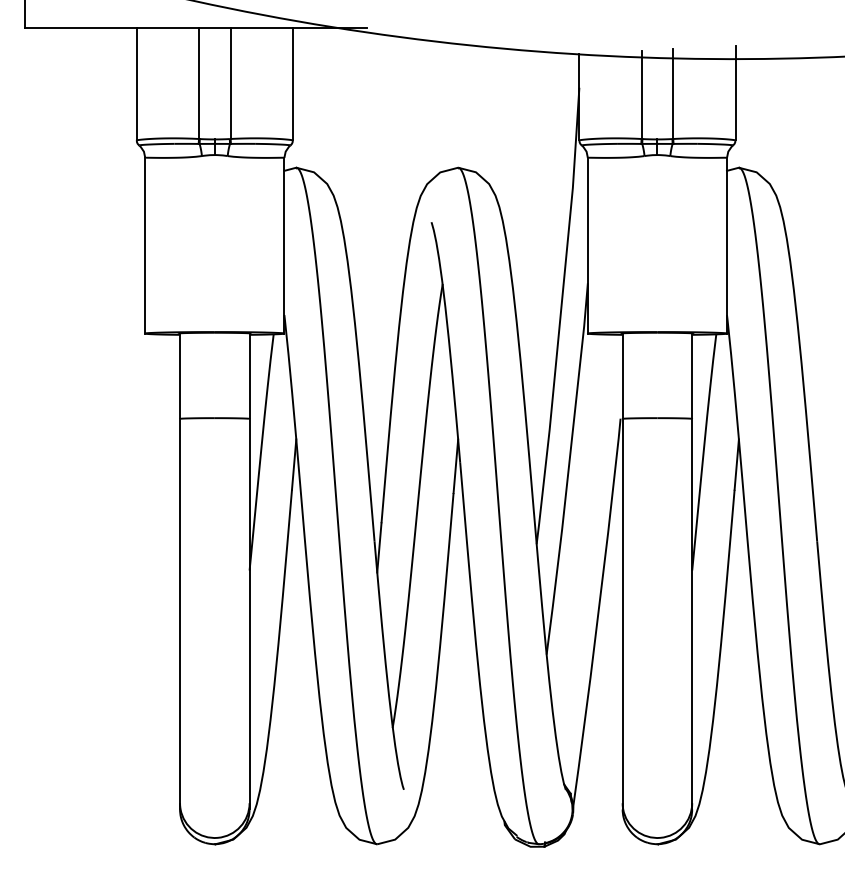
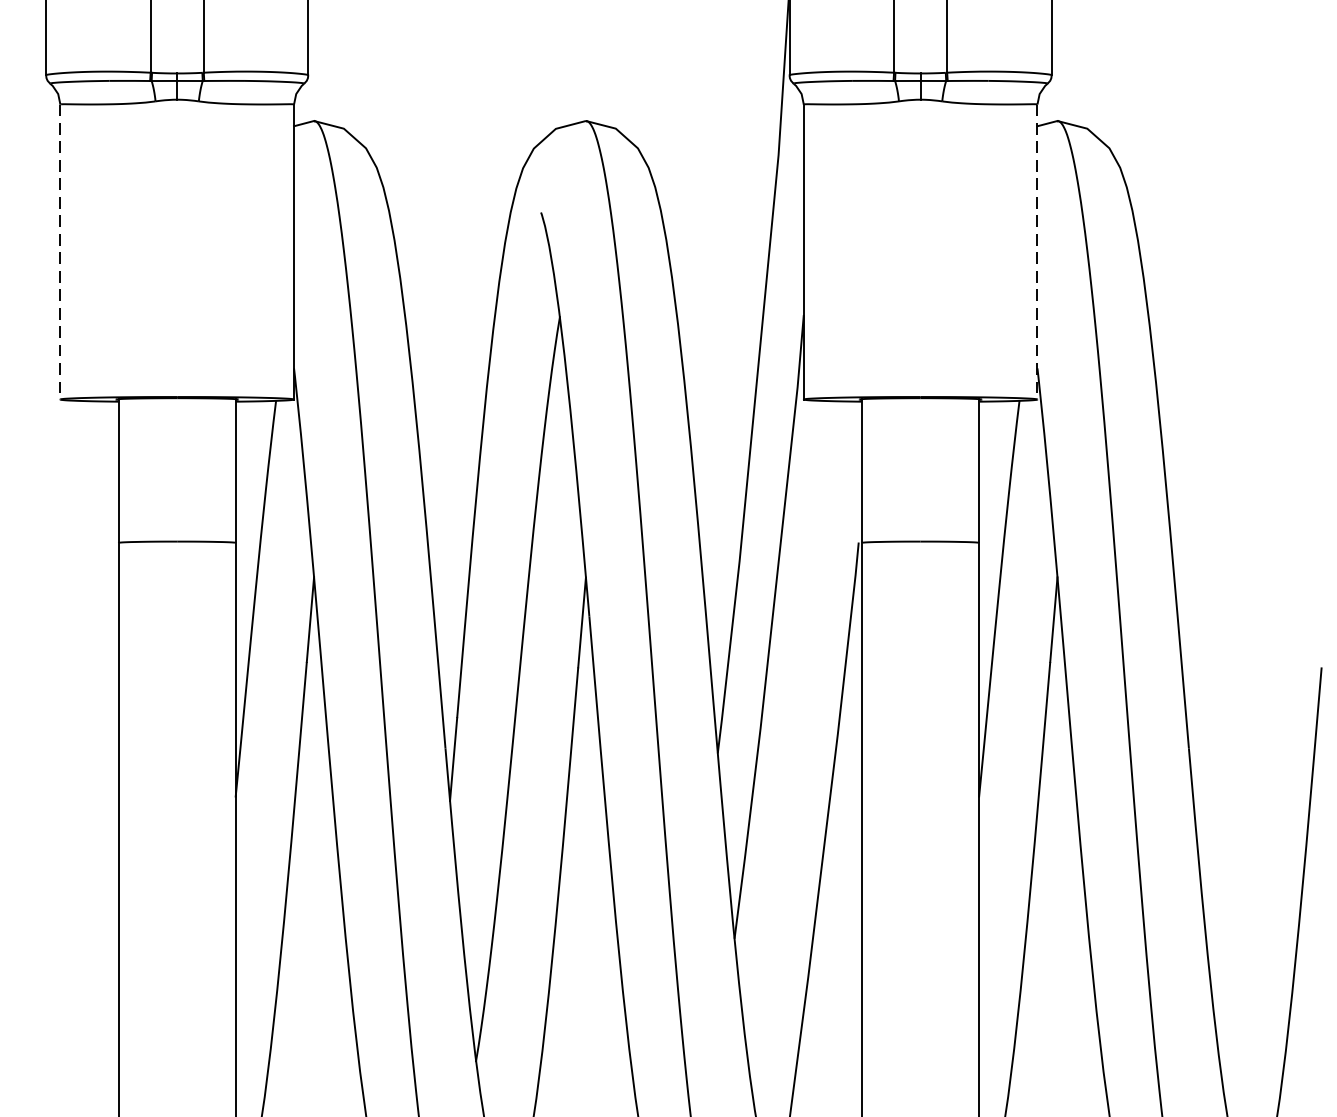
line: (145, 245) -> (60, 251), solid -> dashed
line: (726, 245) -> (1036, 251), solid -> dashed

